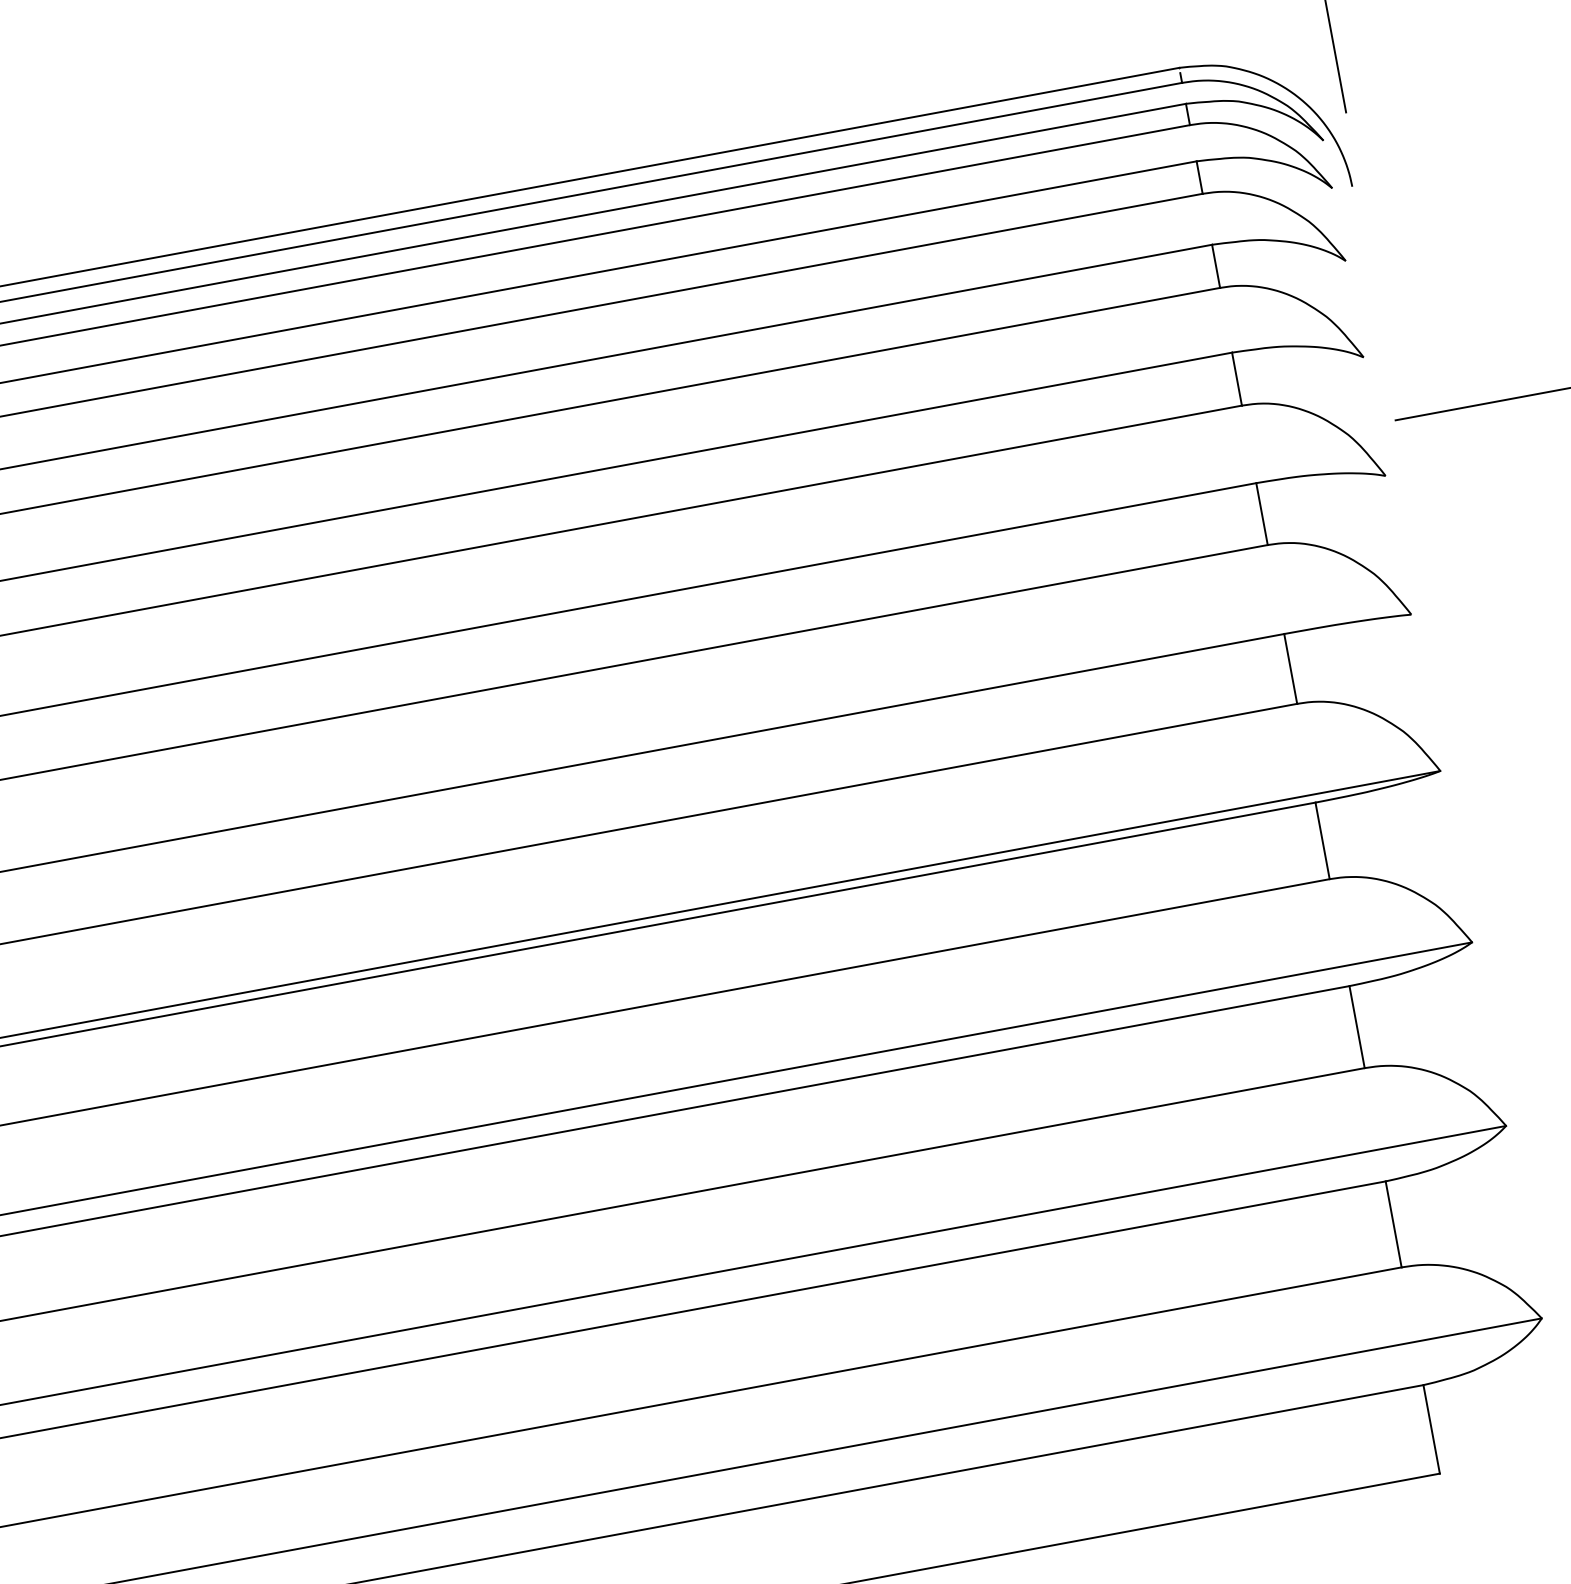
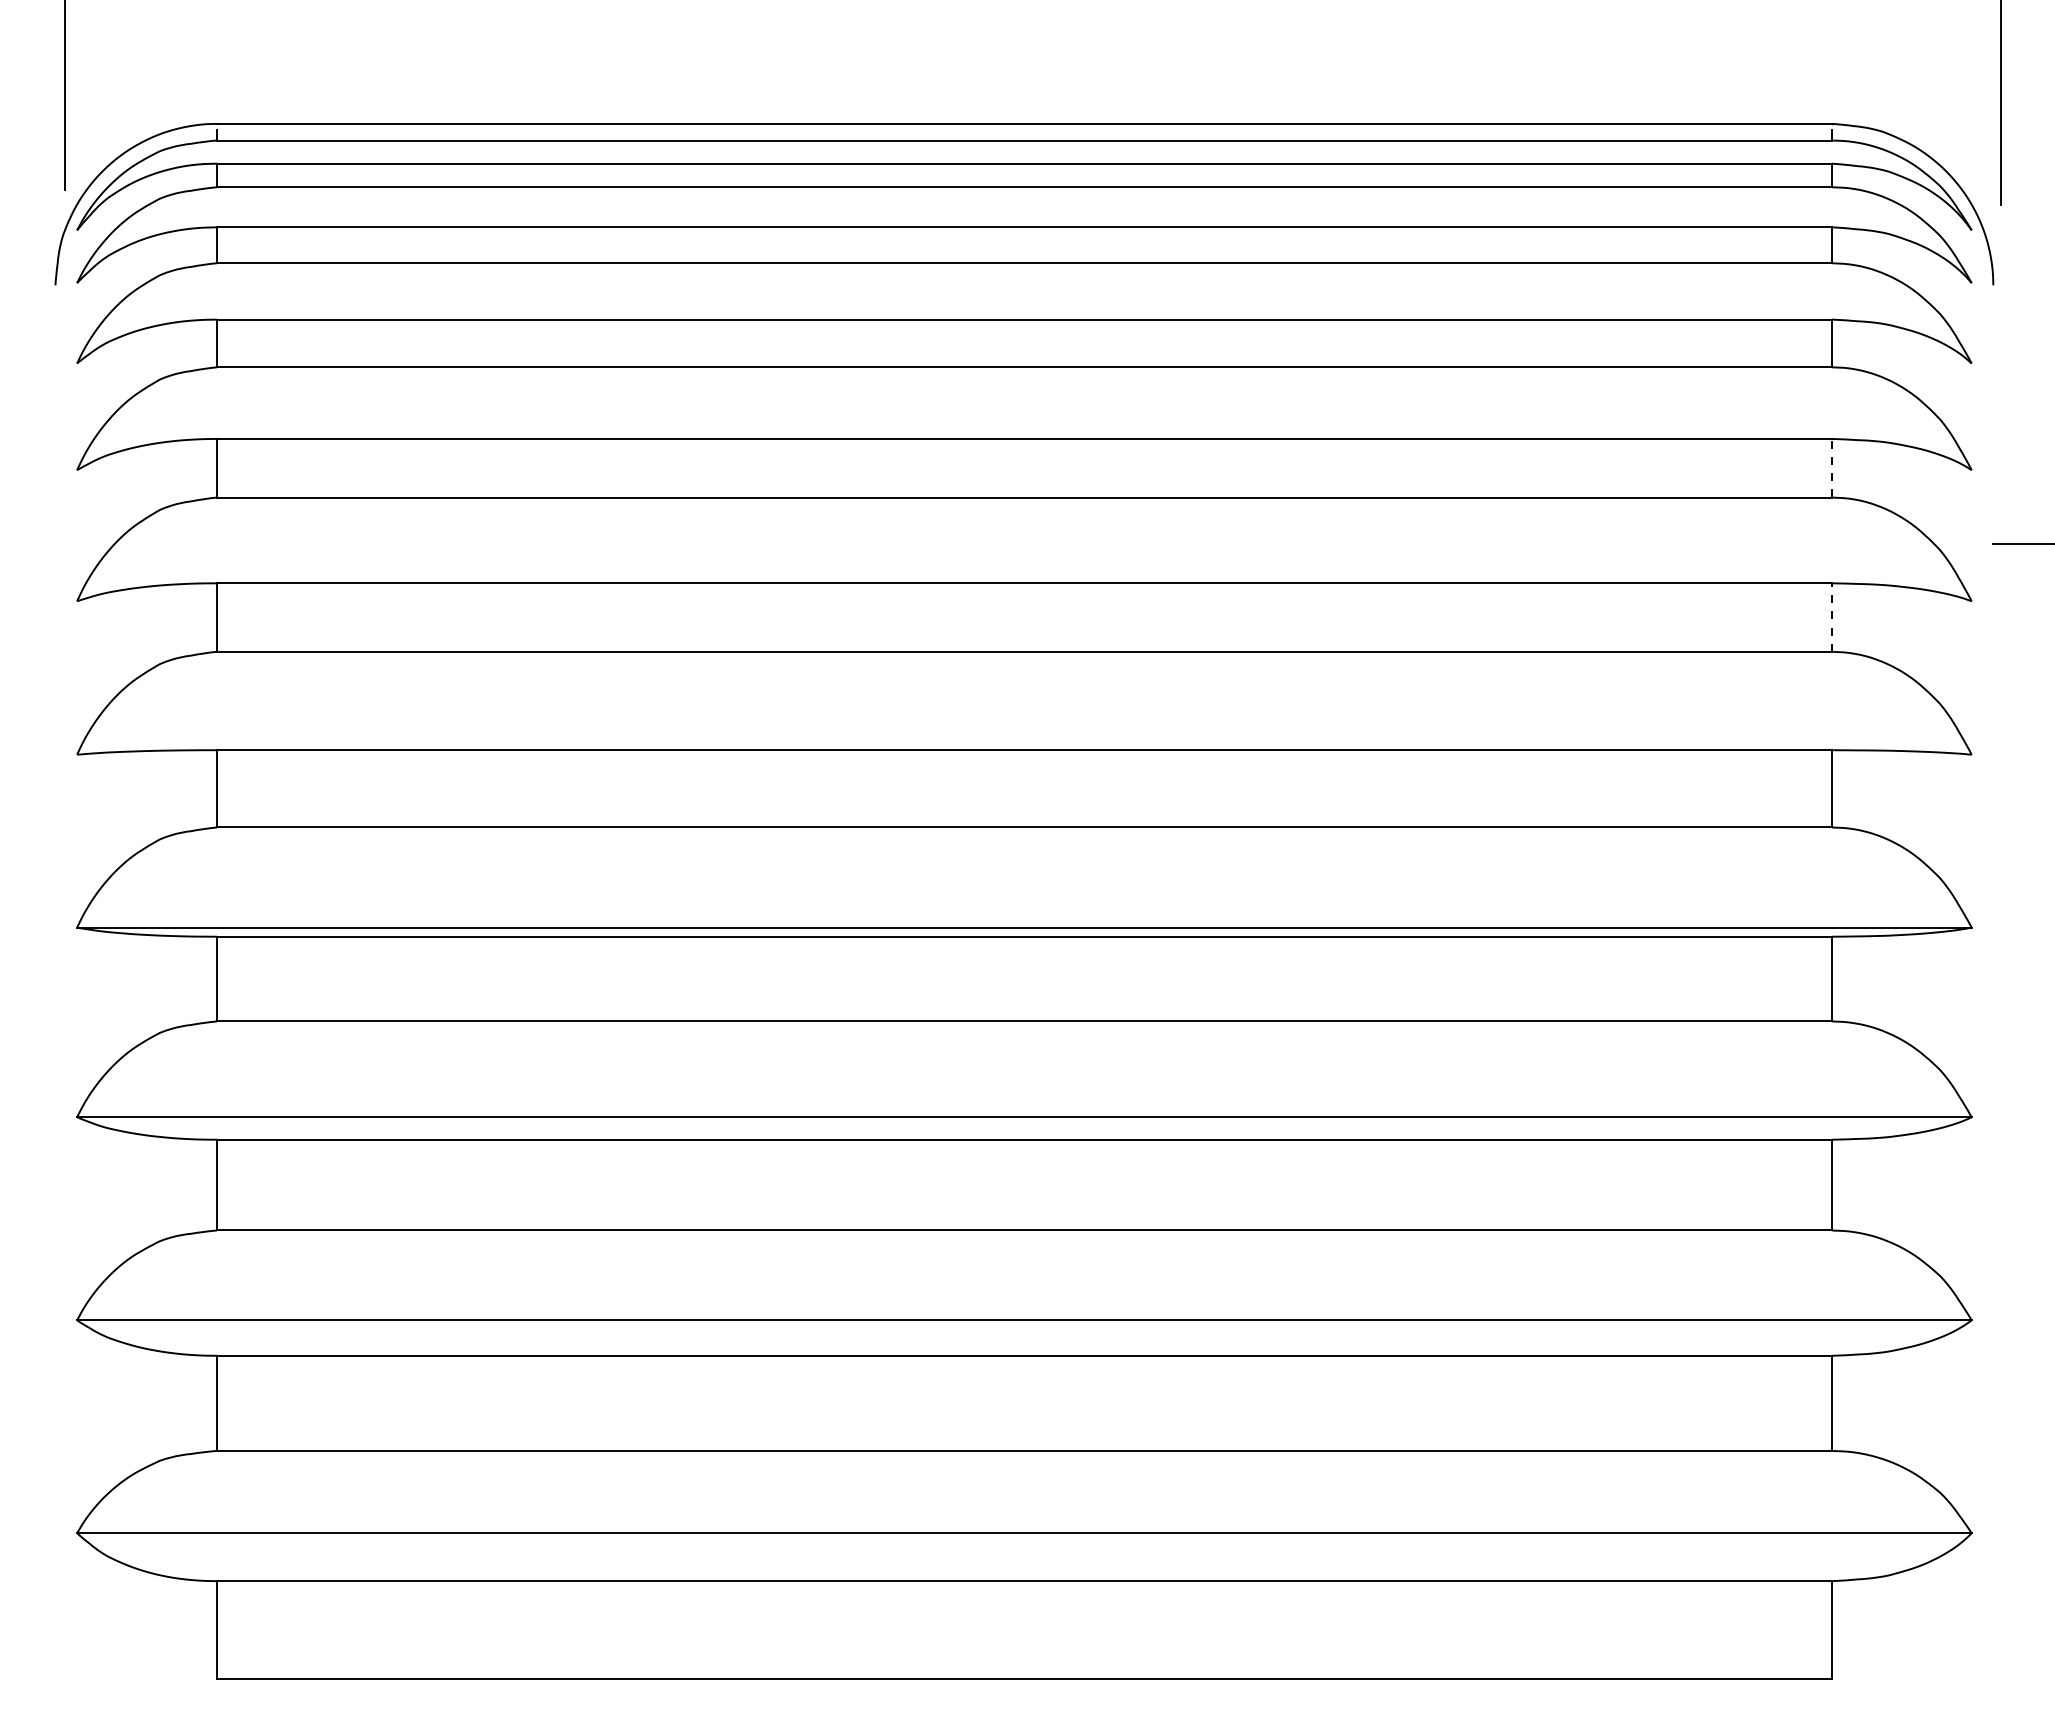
line: (1236, 378) -> (1831, 467), solid -> dashed
line: (1261, 514) -> (1831, 617), solid -> dashed

